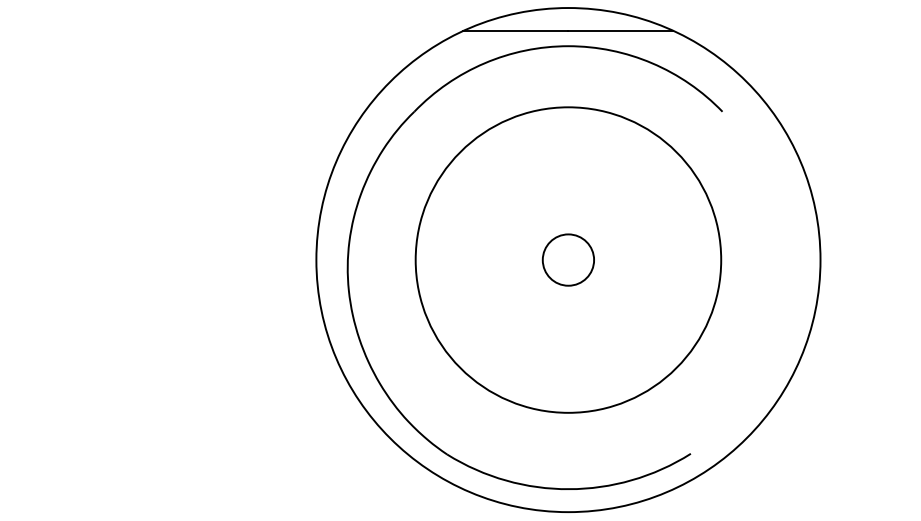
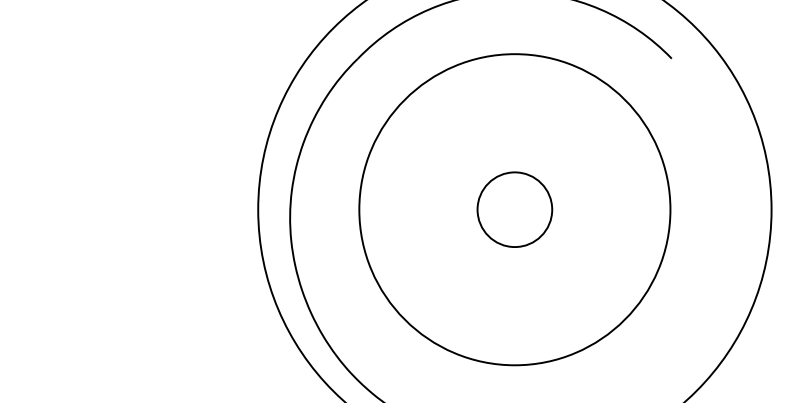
circle: (568, 259) -> (514, 209), size x1.43

